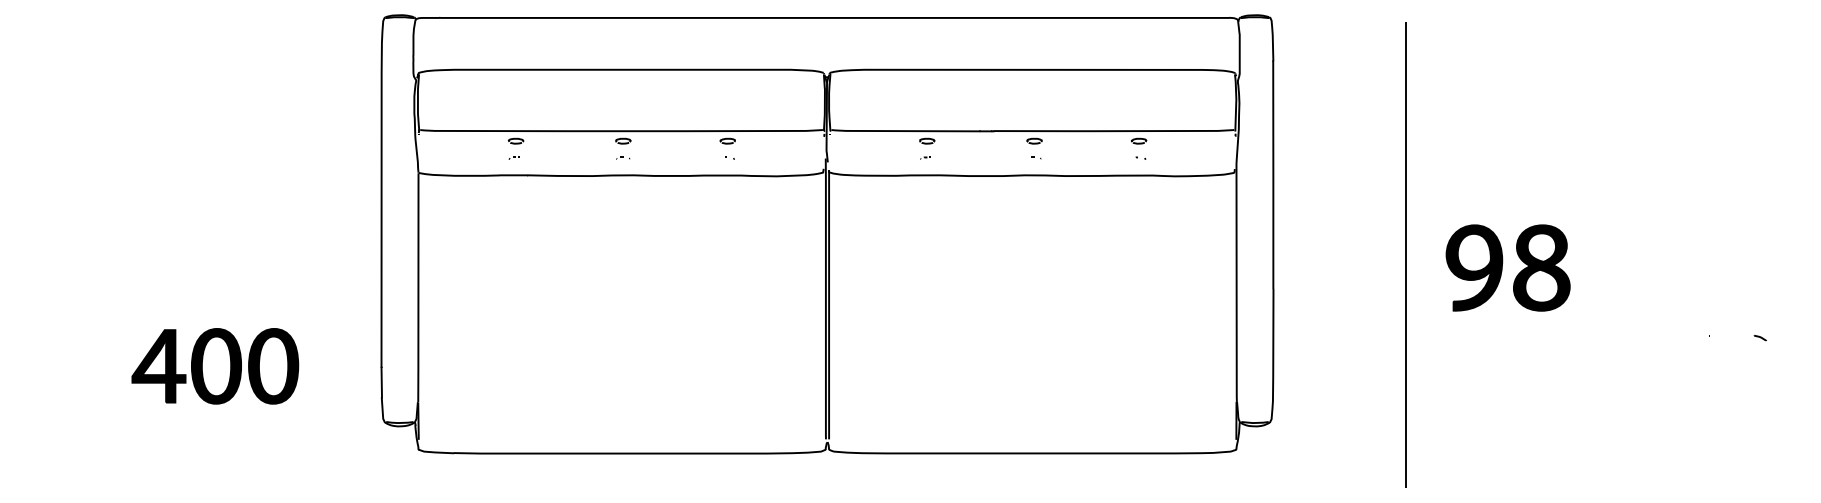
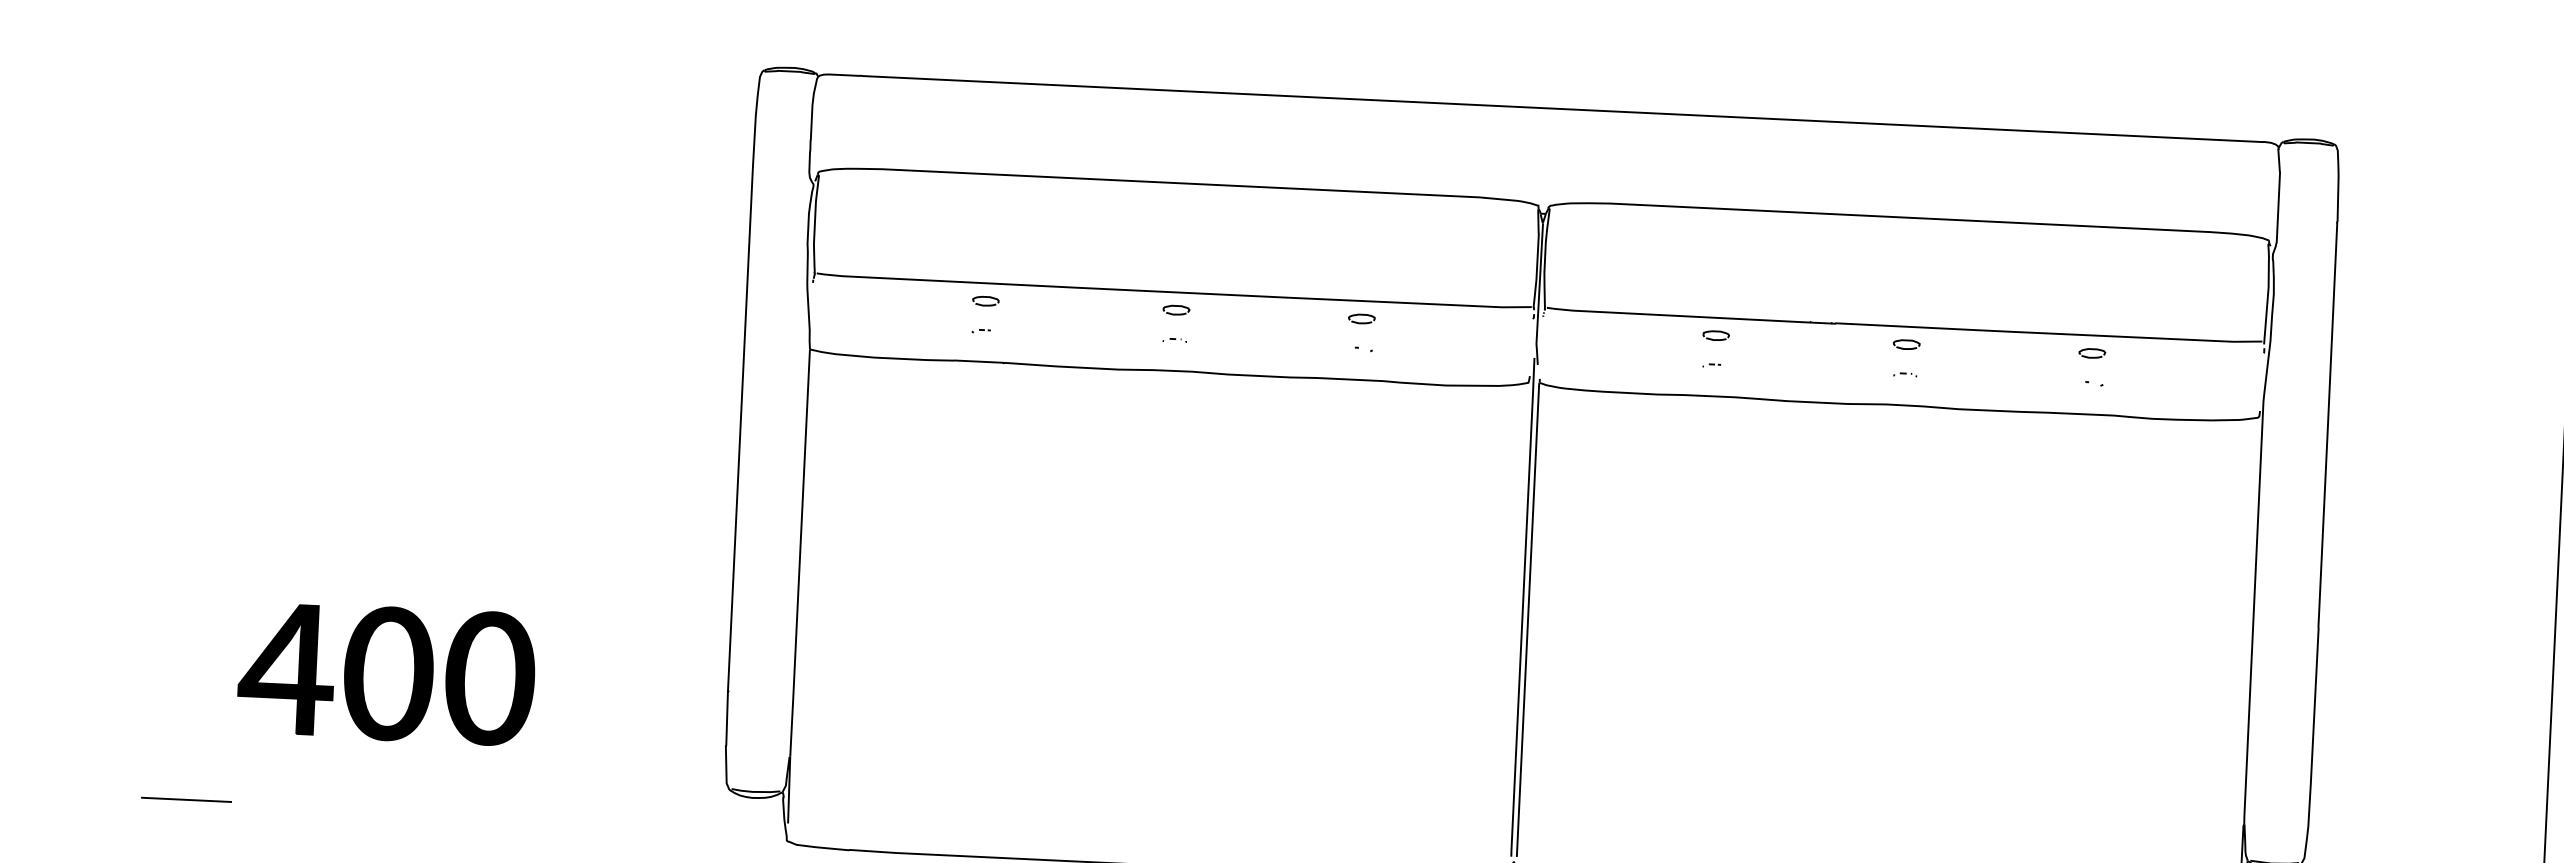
part: (215, 366) -> (387, 674), moved
line: (80, 442) -> (187, 799), added

